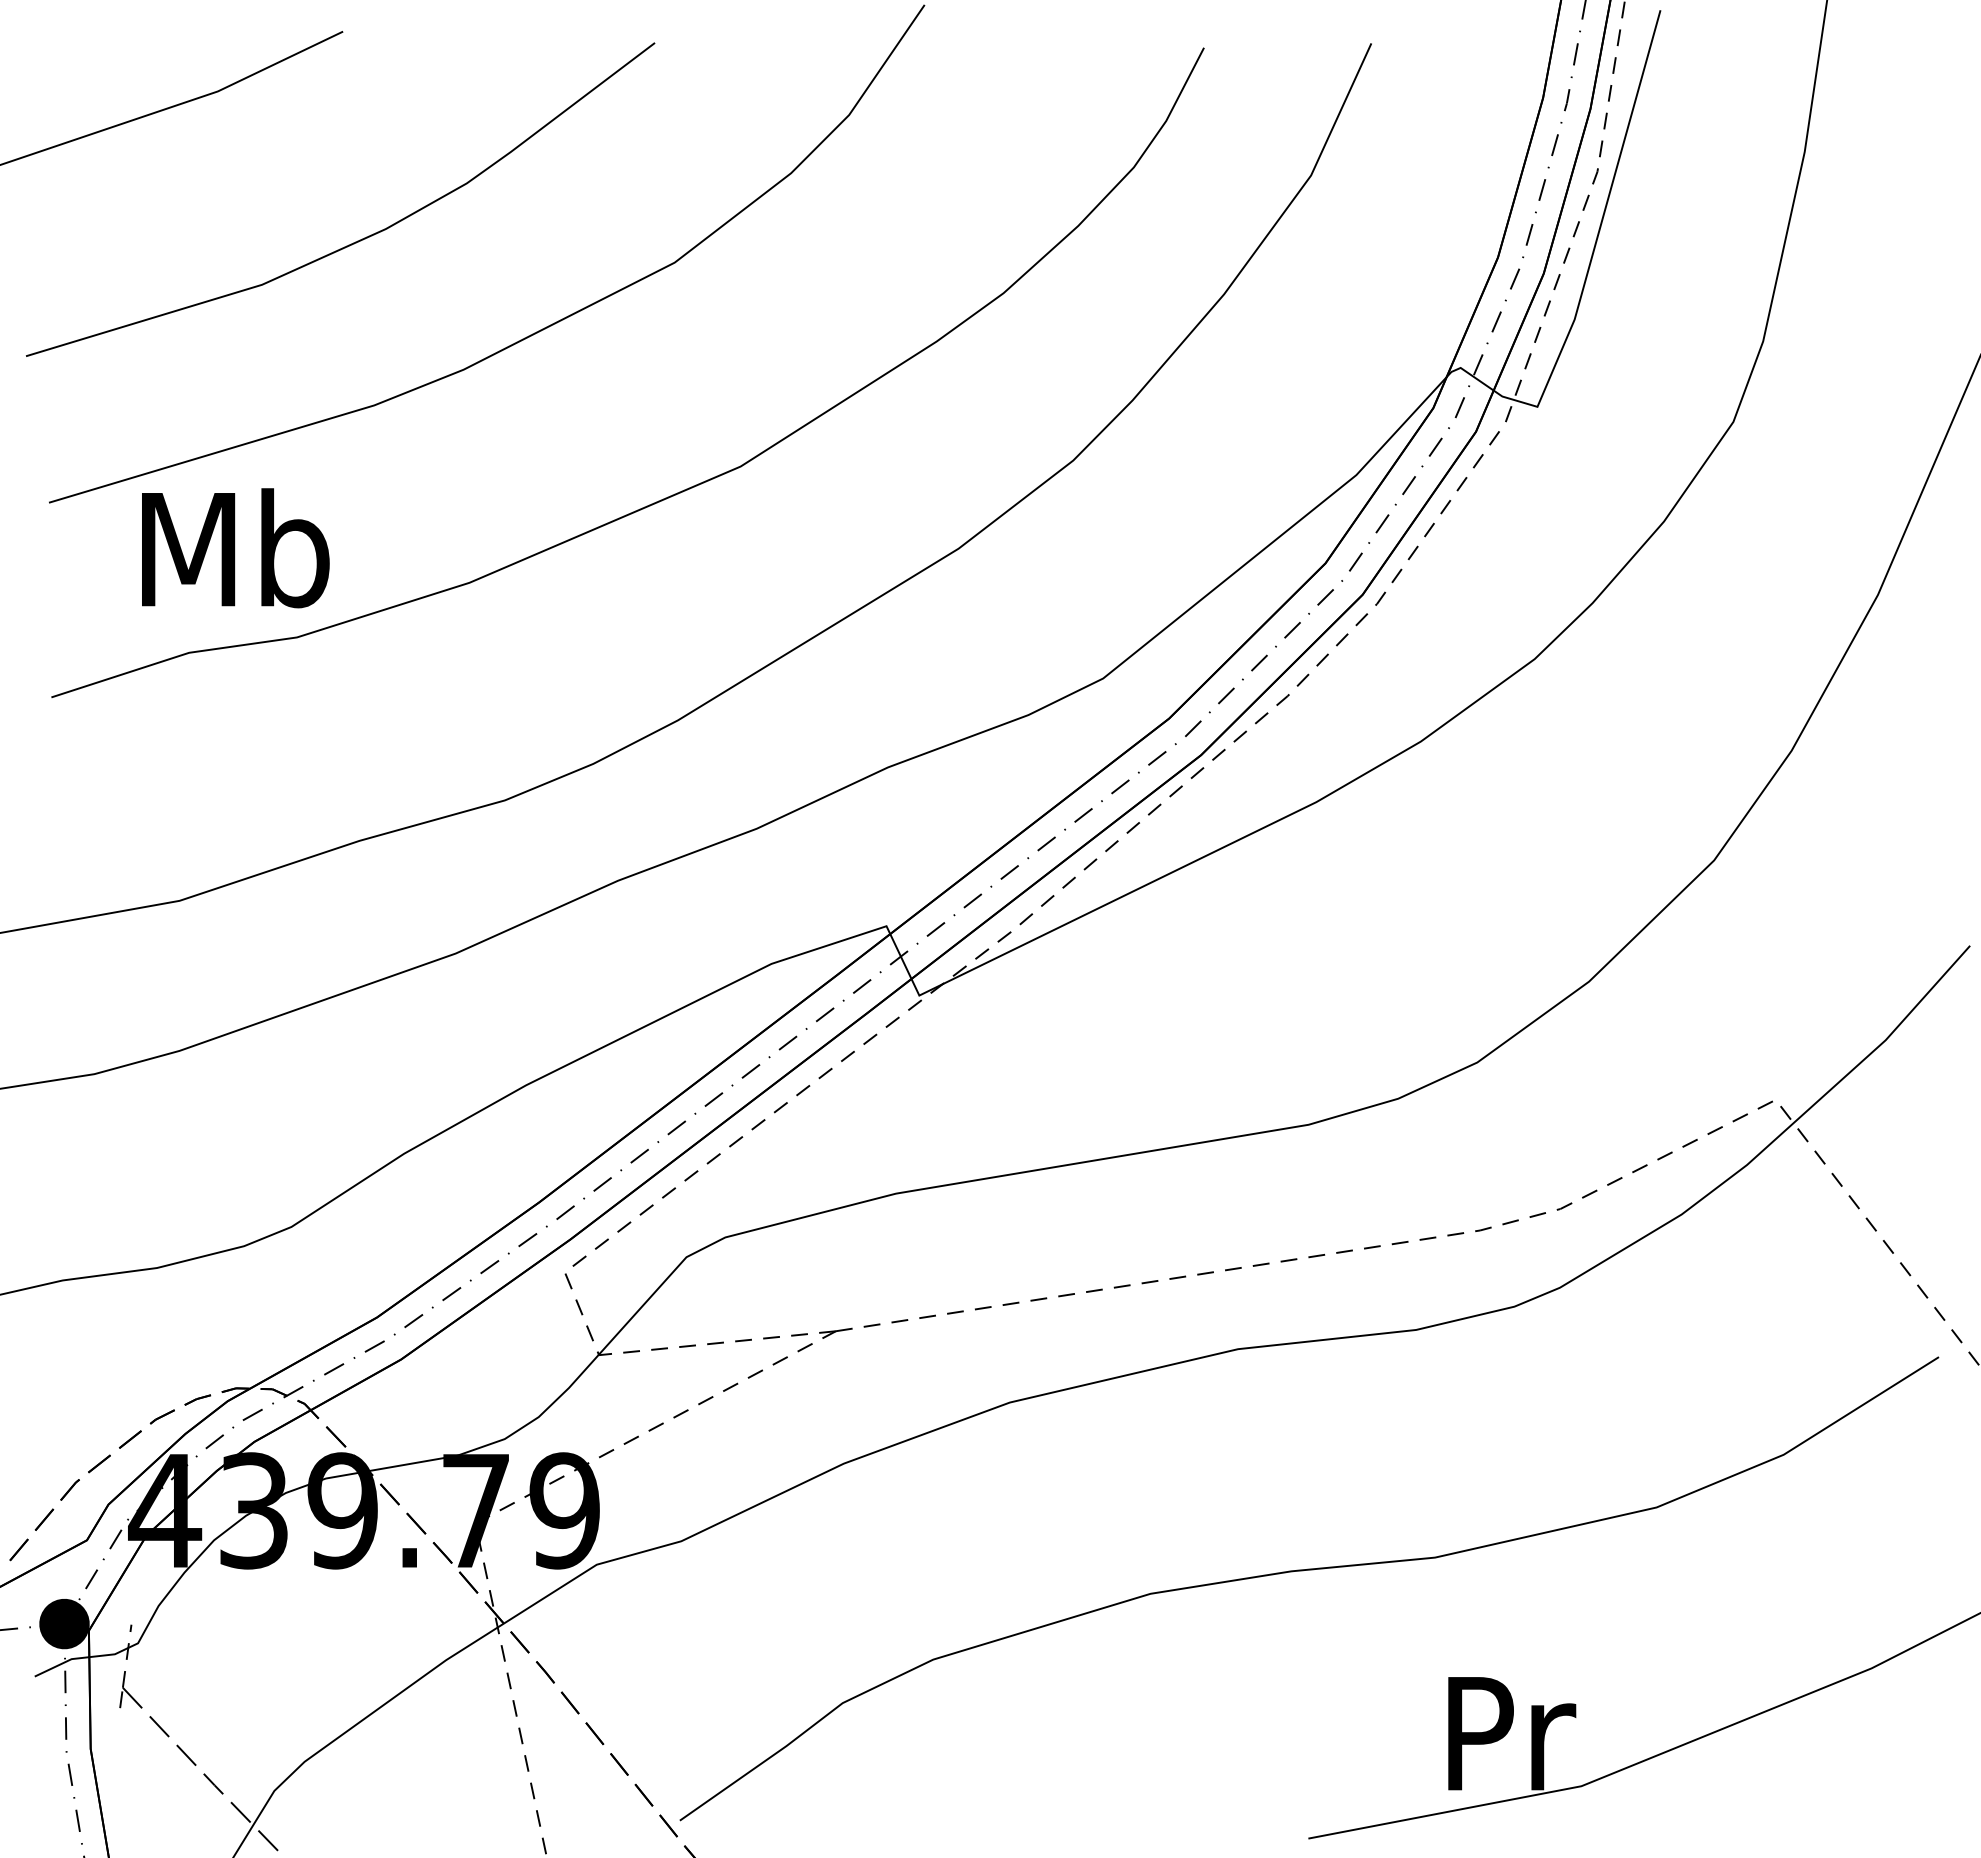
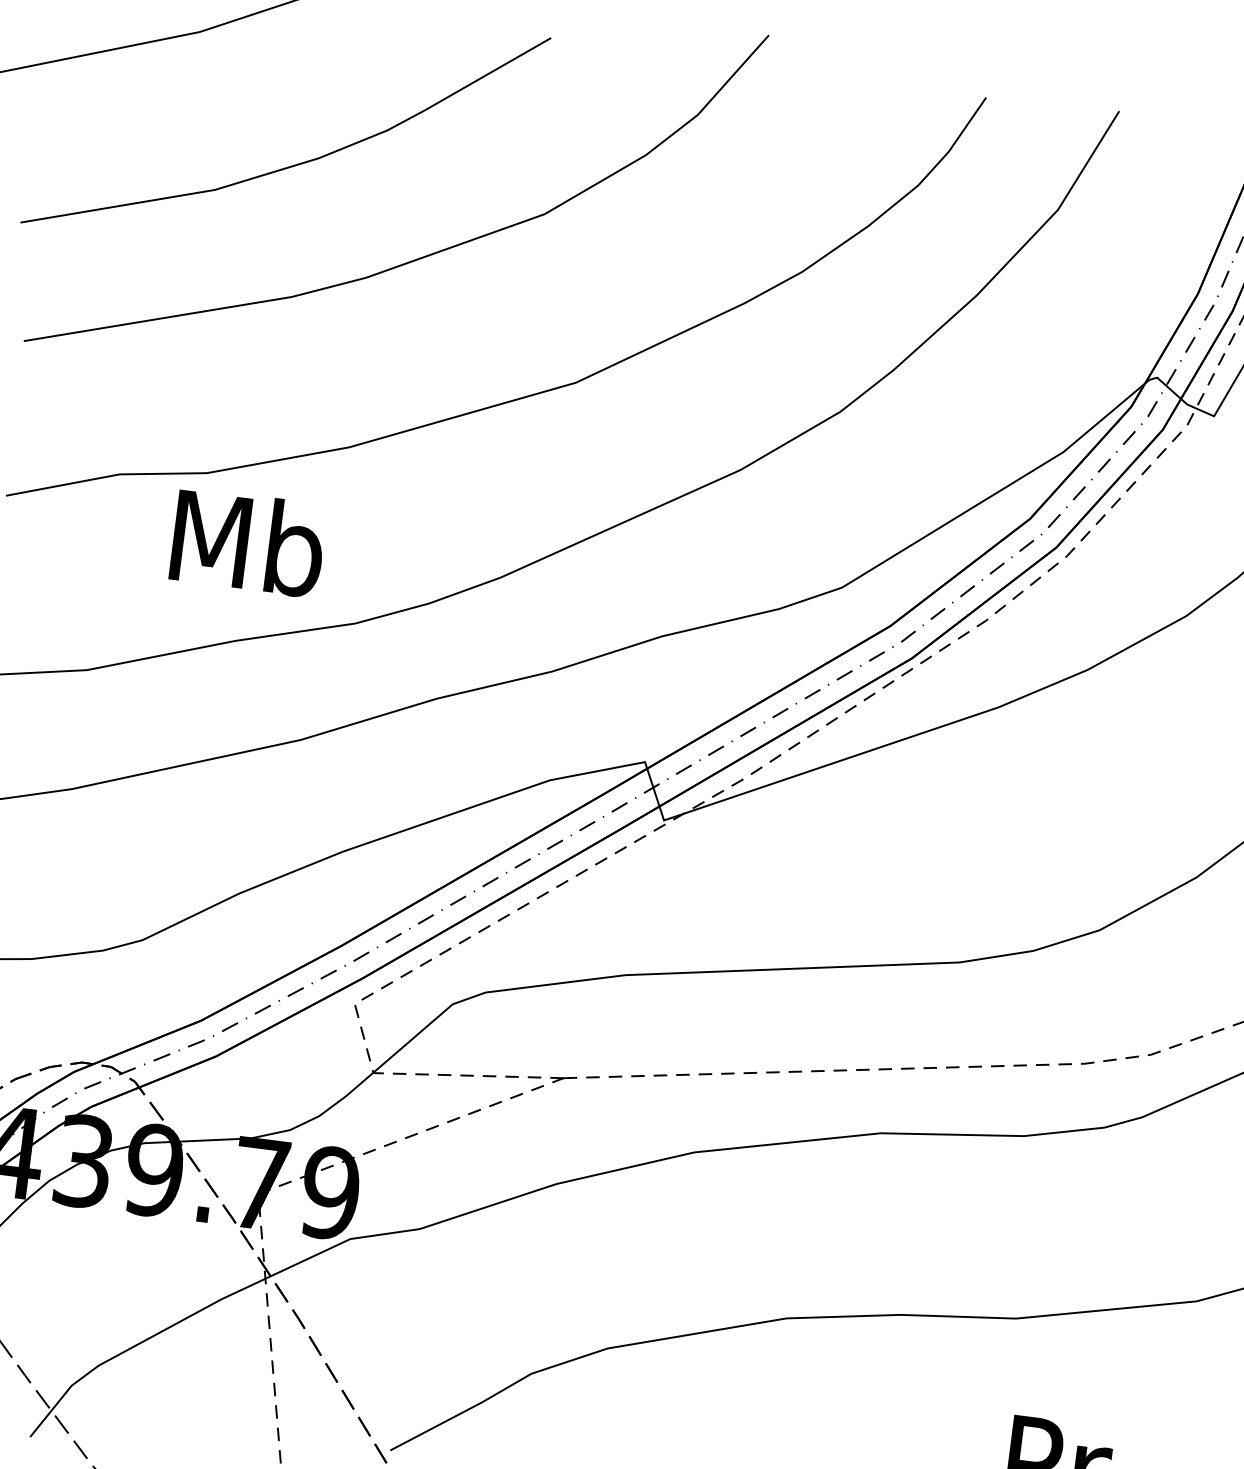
text: (235, 548) -> (248, 543), moved

